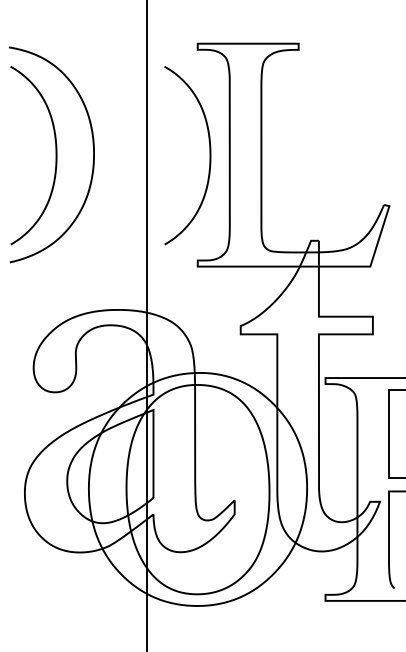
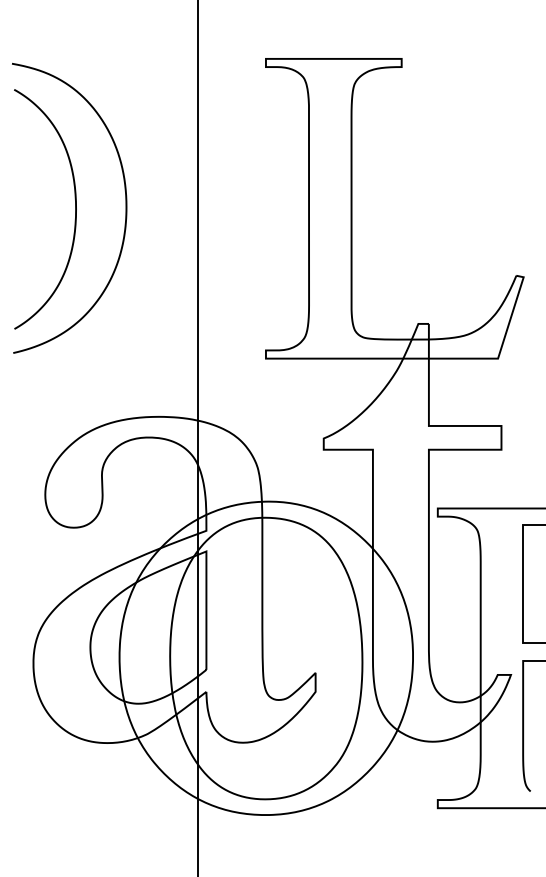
curve: (210, 155) -> (282, 209), removed

